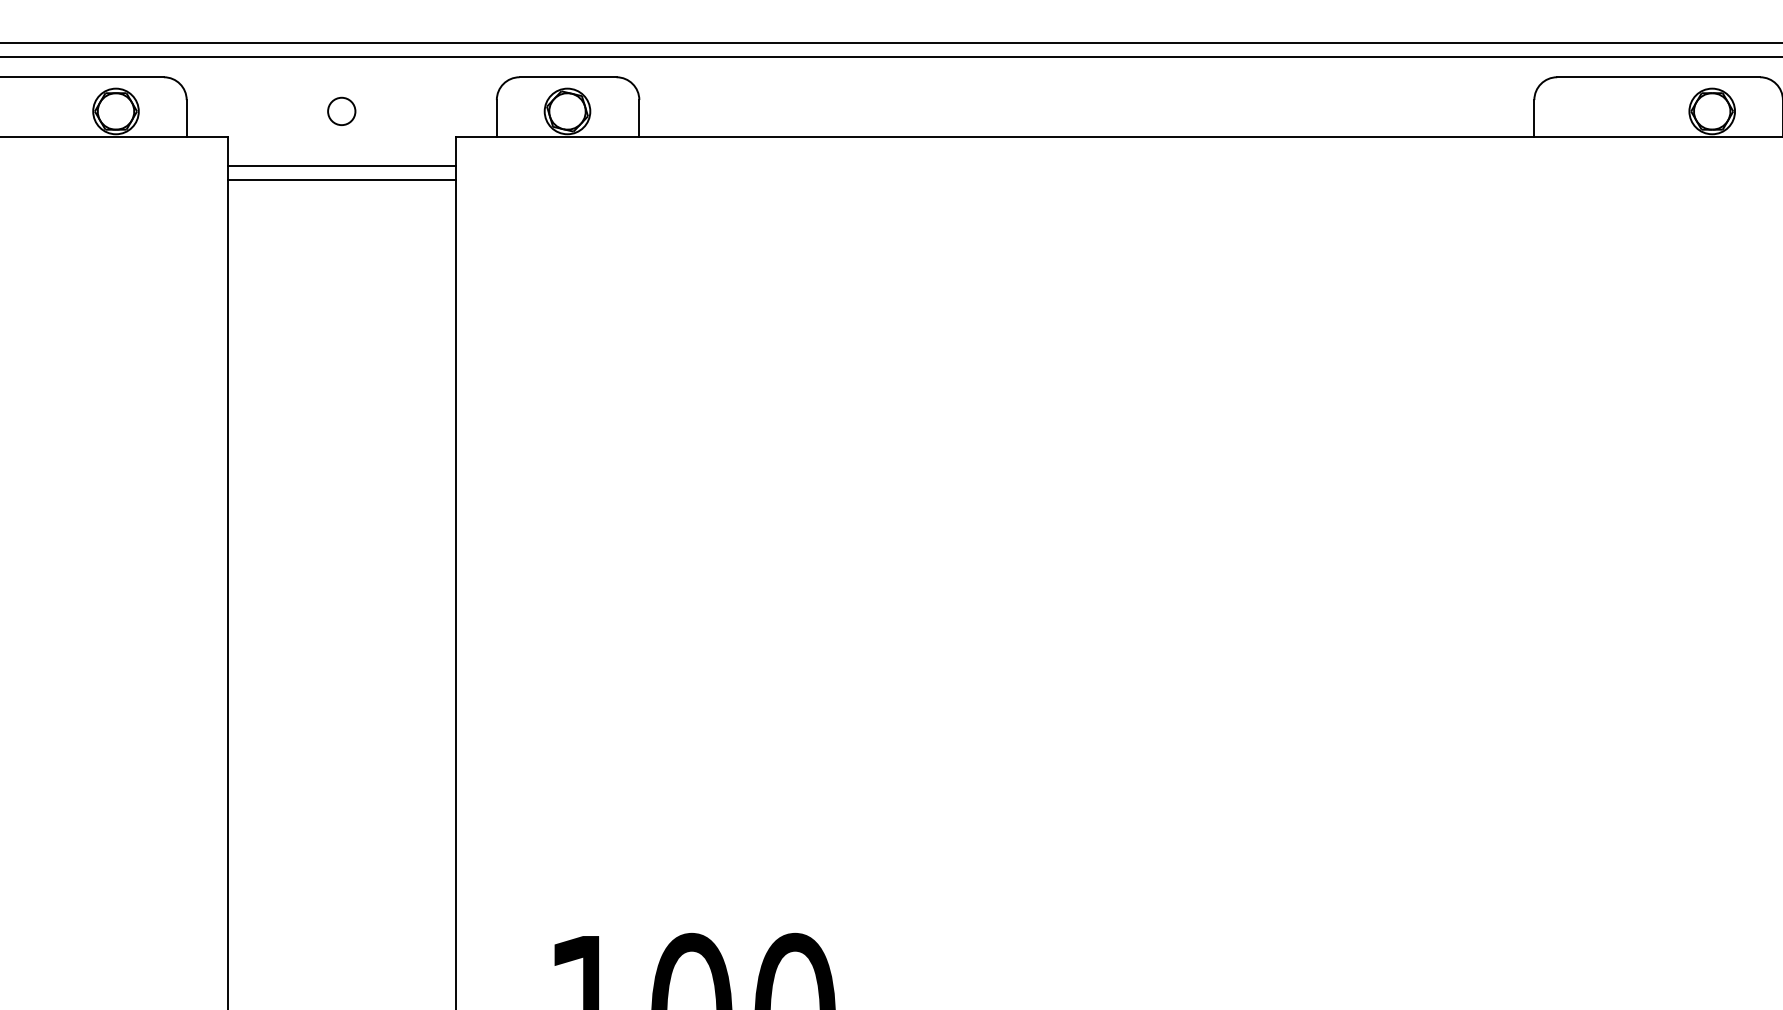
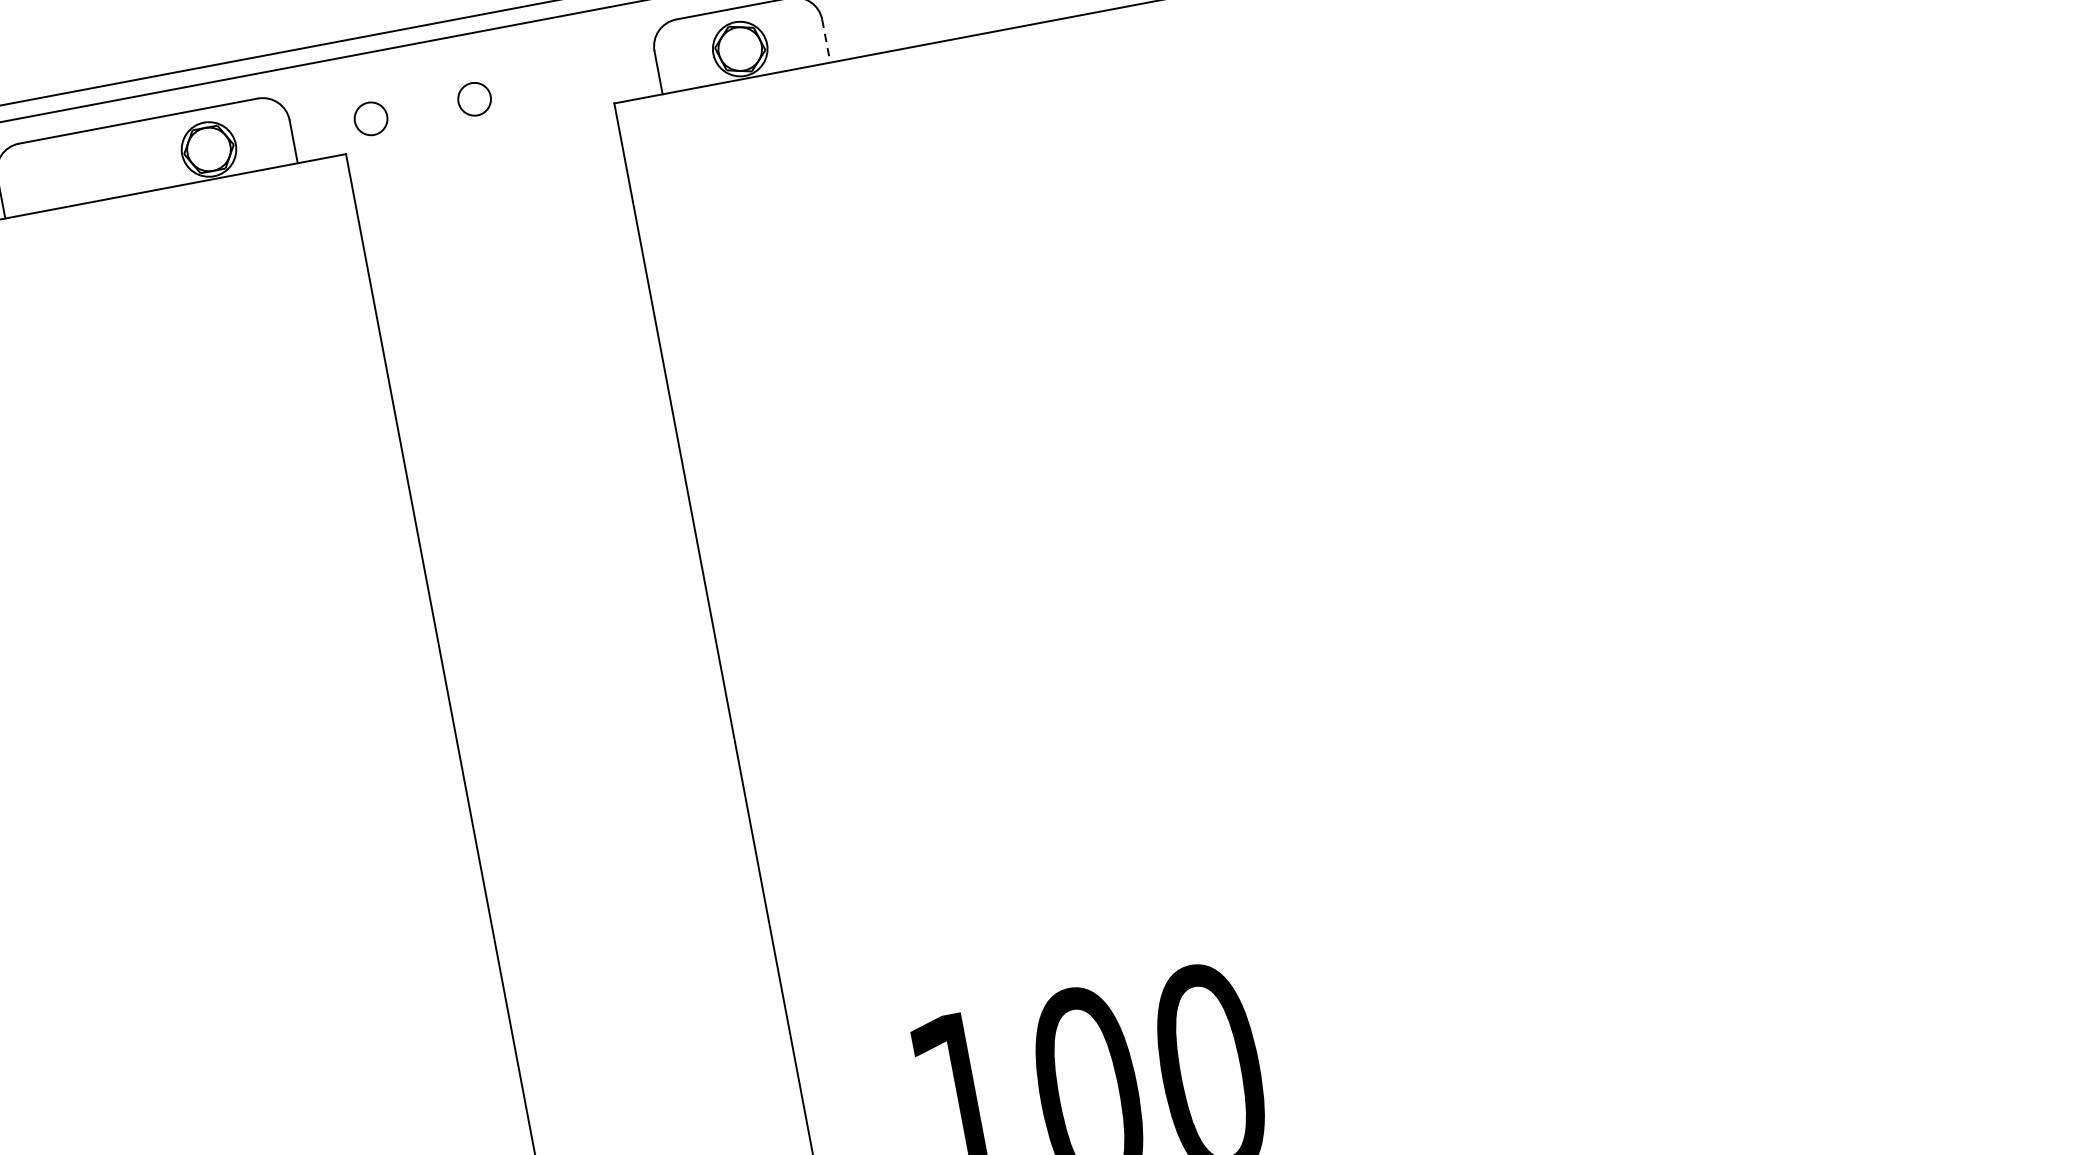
circle: (253, 110) -> (370, 117), added
line: (639, 118) -> (826, 41), solid -> dashed
line: (341, 166) -> (486, 164), removed
line: (341, 179) -> (489, 179), removed

